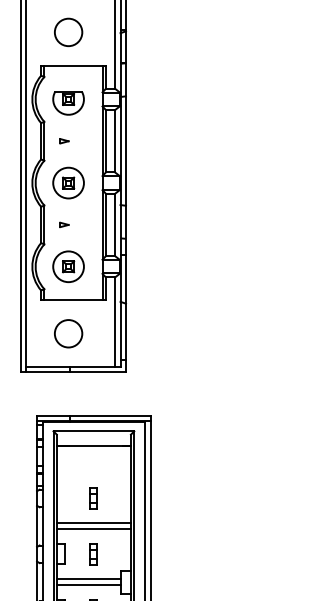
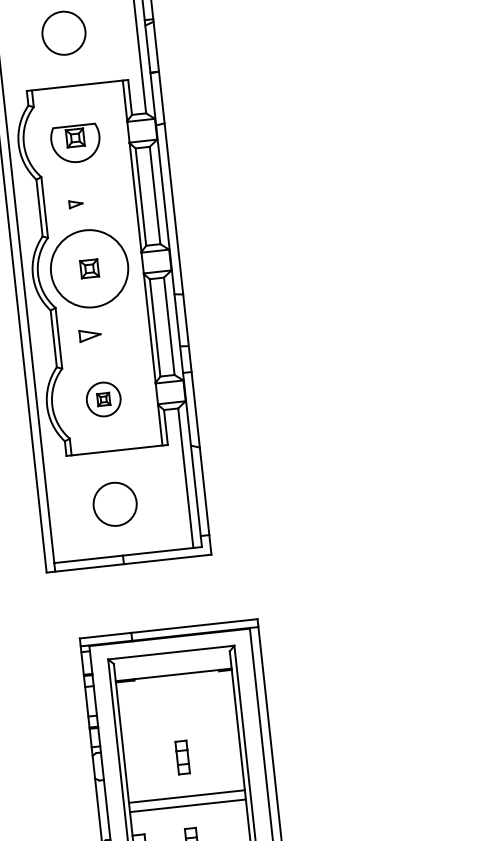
circle: (68, 182) -> (89, 267), size x1.6
part: (64, 224) -> (90, 334), size x1.6
part: (68, 266) -> (103, 399), size x0.7

